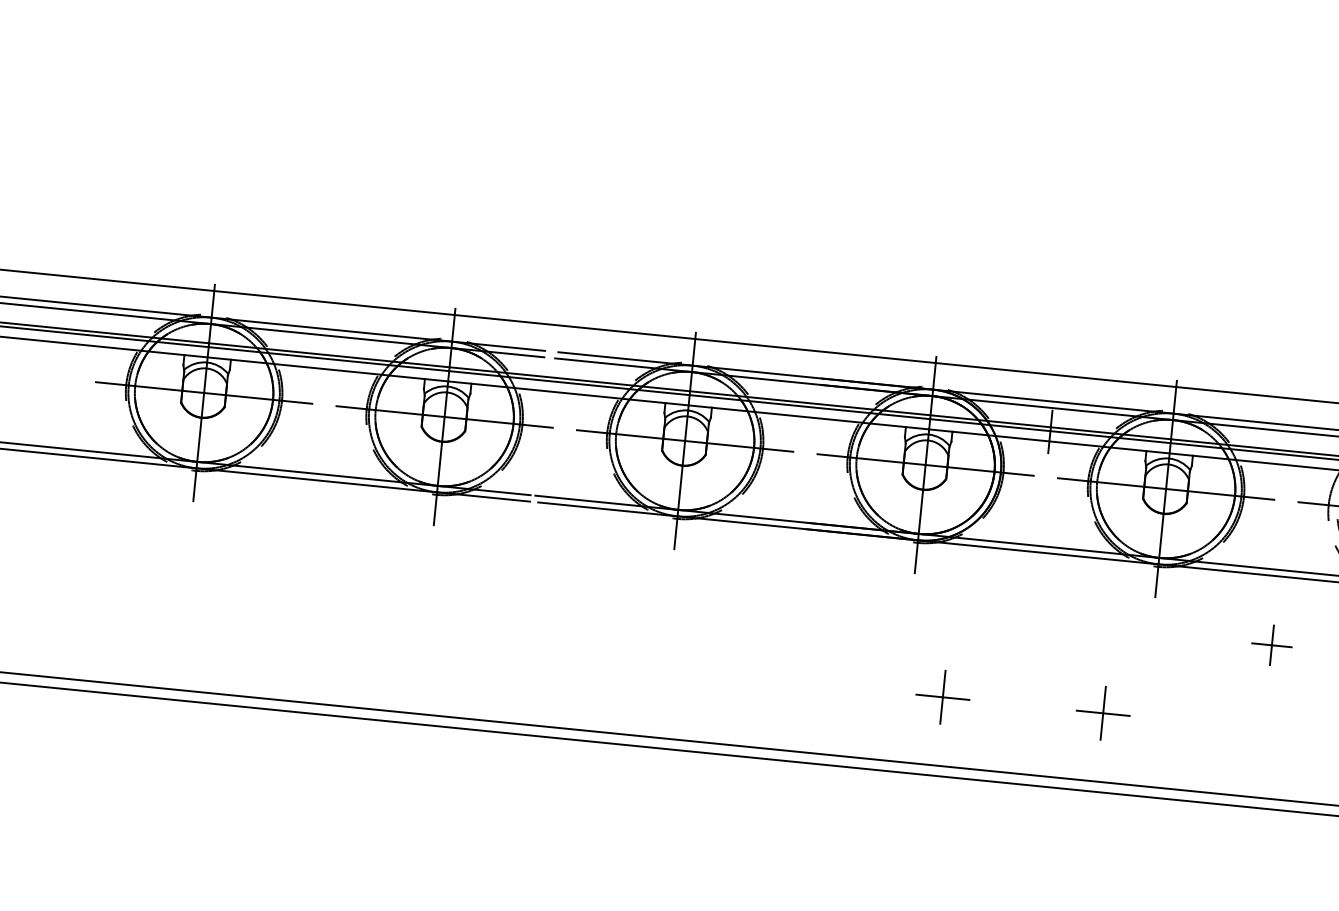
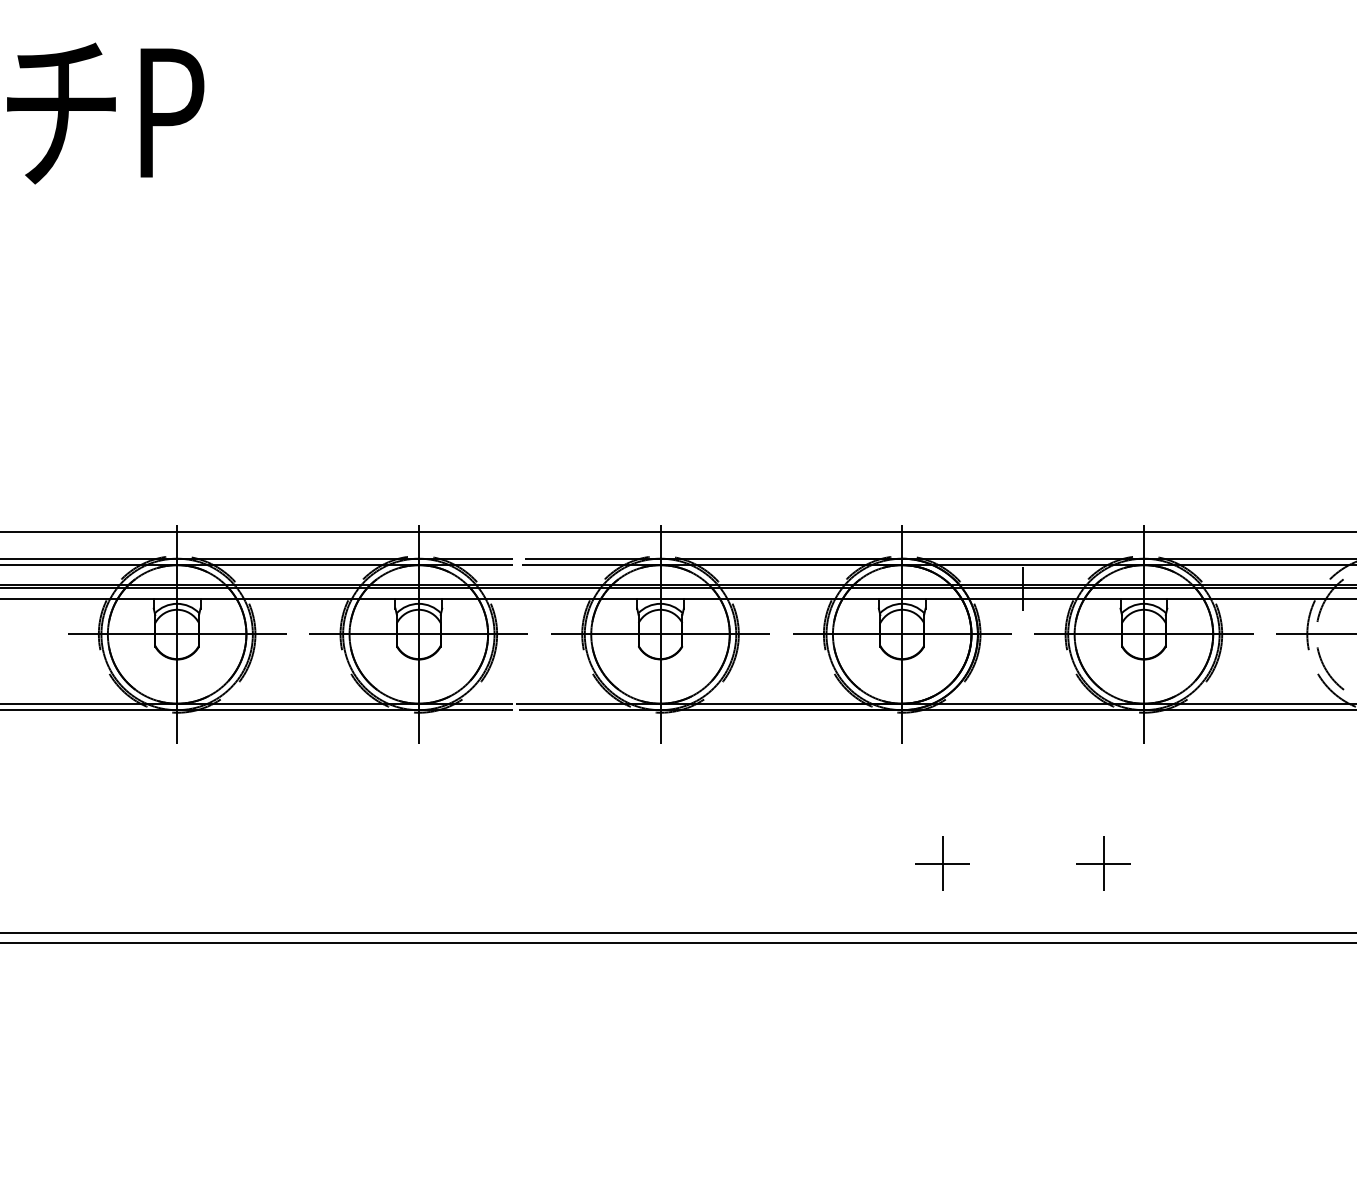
part: (1271, 645) -> (1264, 779), removed

